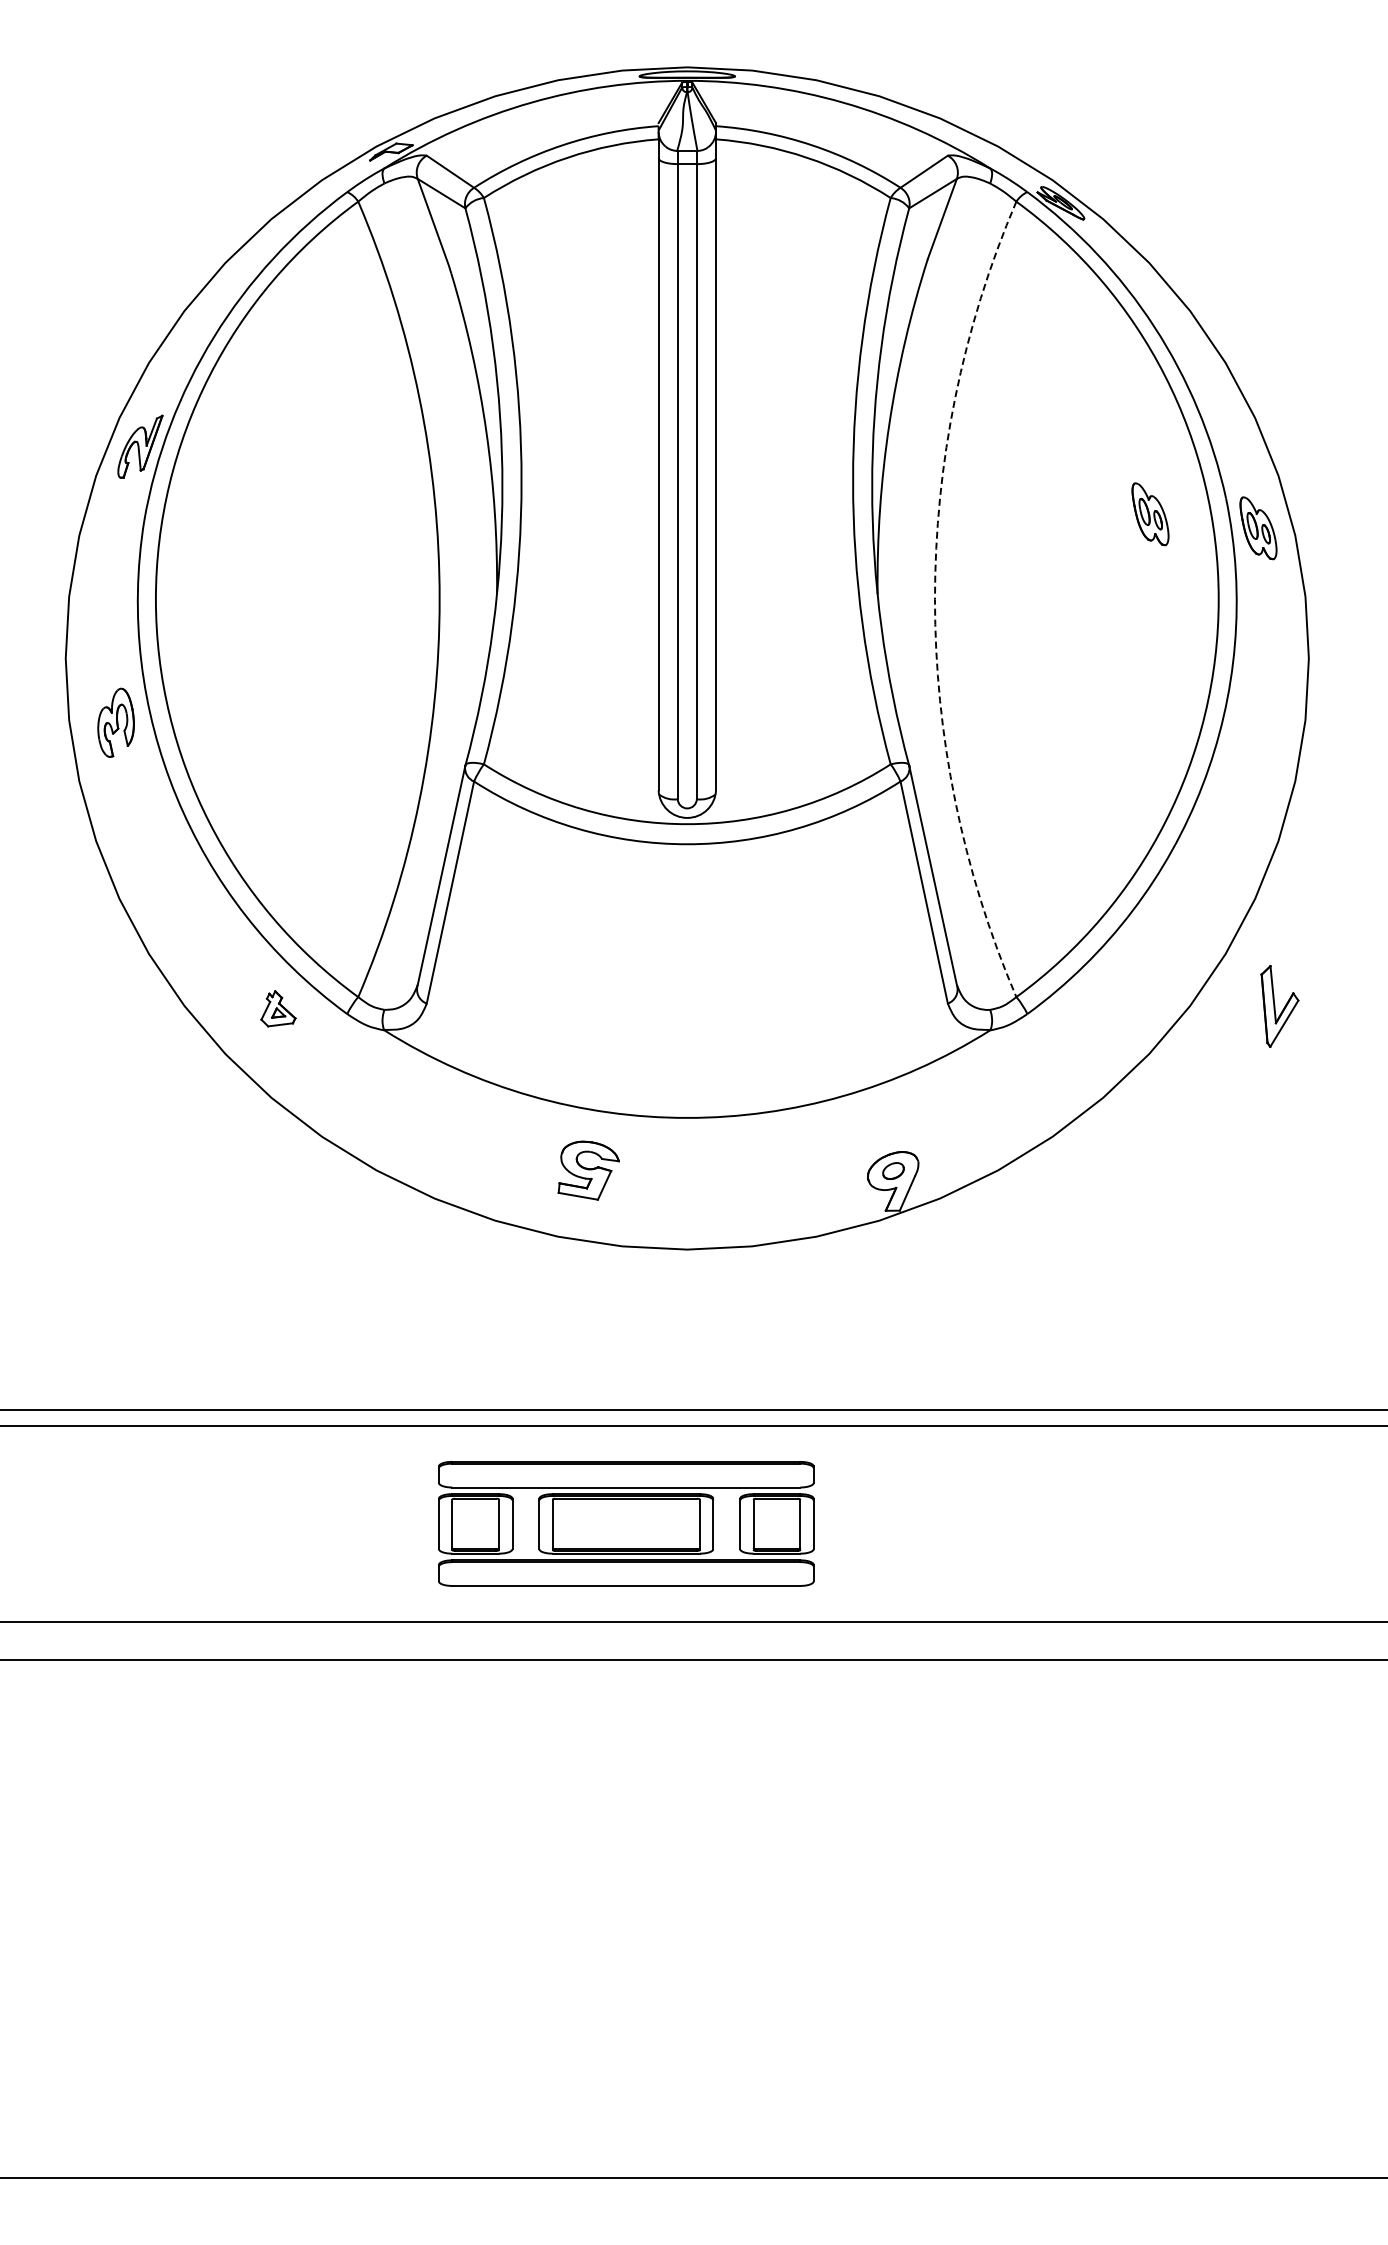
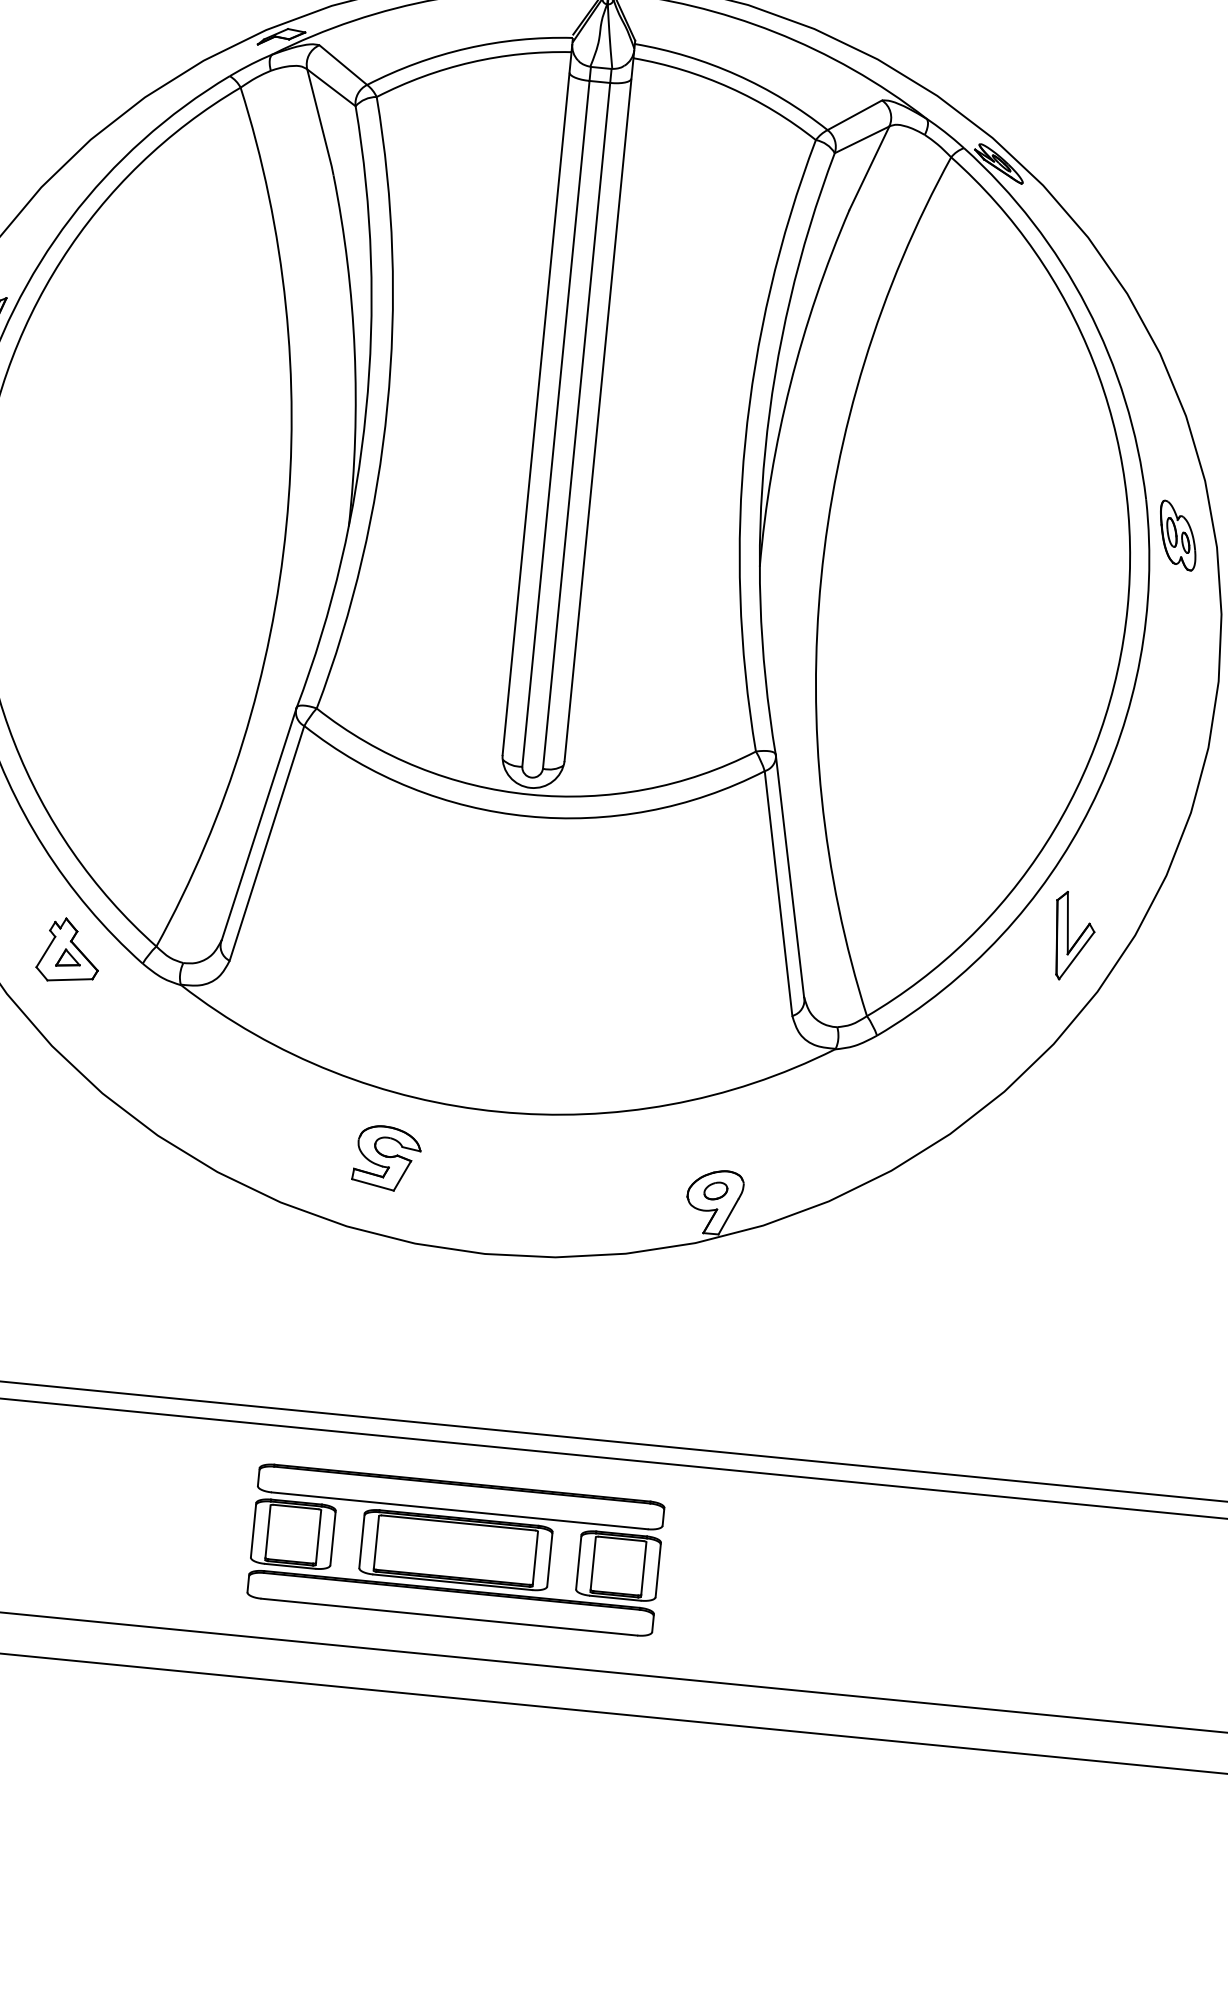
part: (1150, 514) -> (1062, 509), removed
arc: (934, 599) -> (820, 578), dashed -> solid
part: (1279, 1006) -> (1073, 936), moved
part: (278, 1008) -> (69, 950), size x1.67
part: (626, 1523) -> (456, 1549), moved

